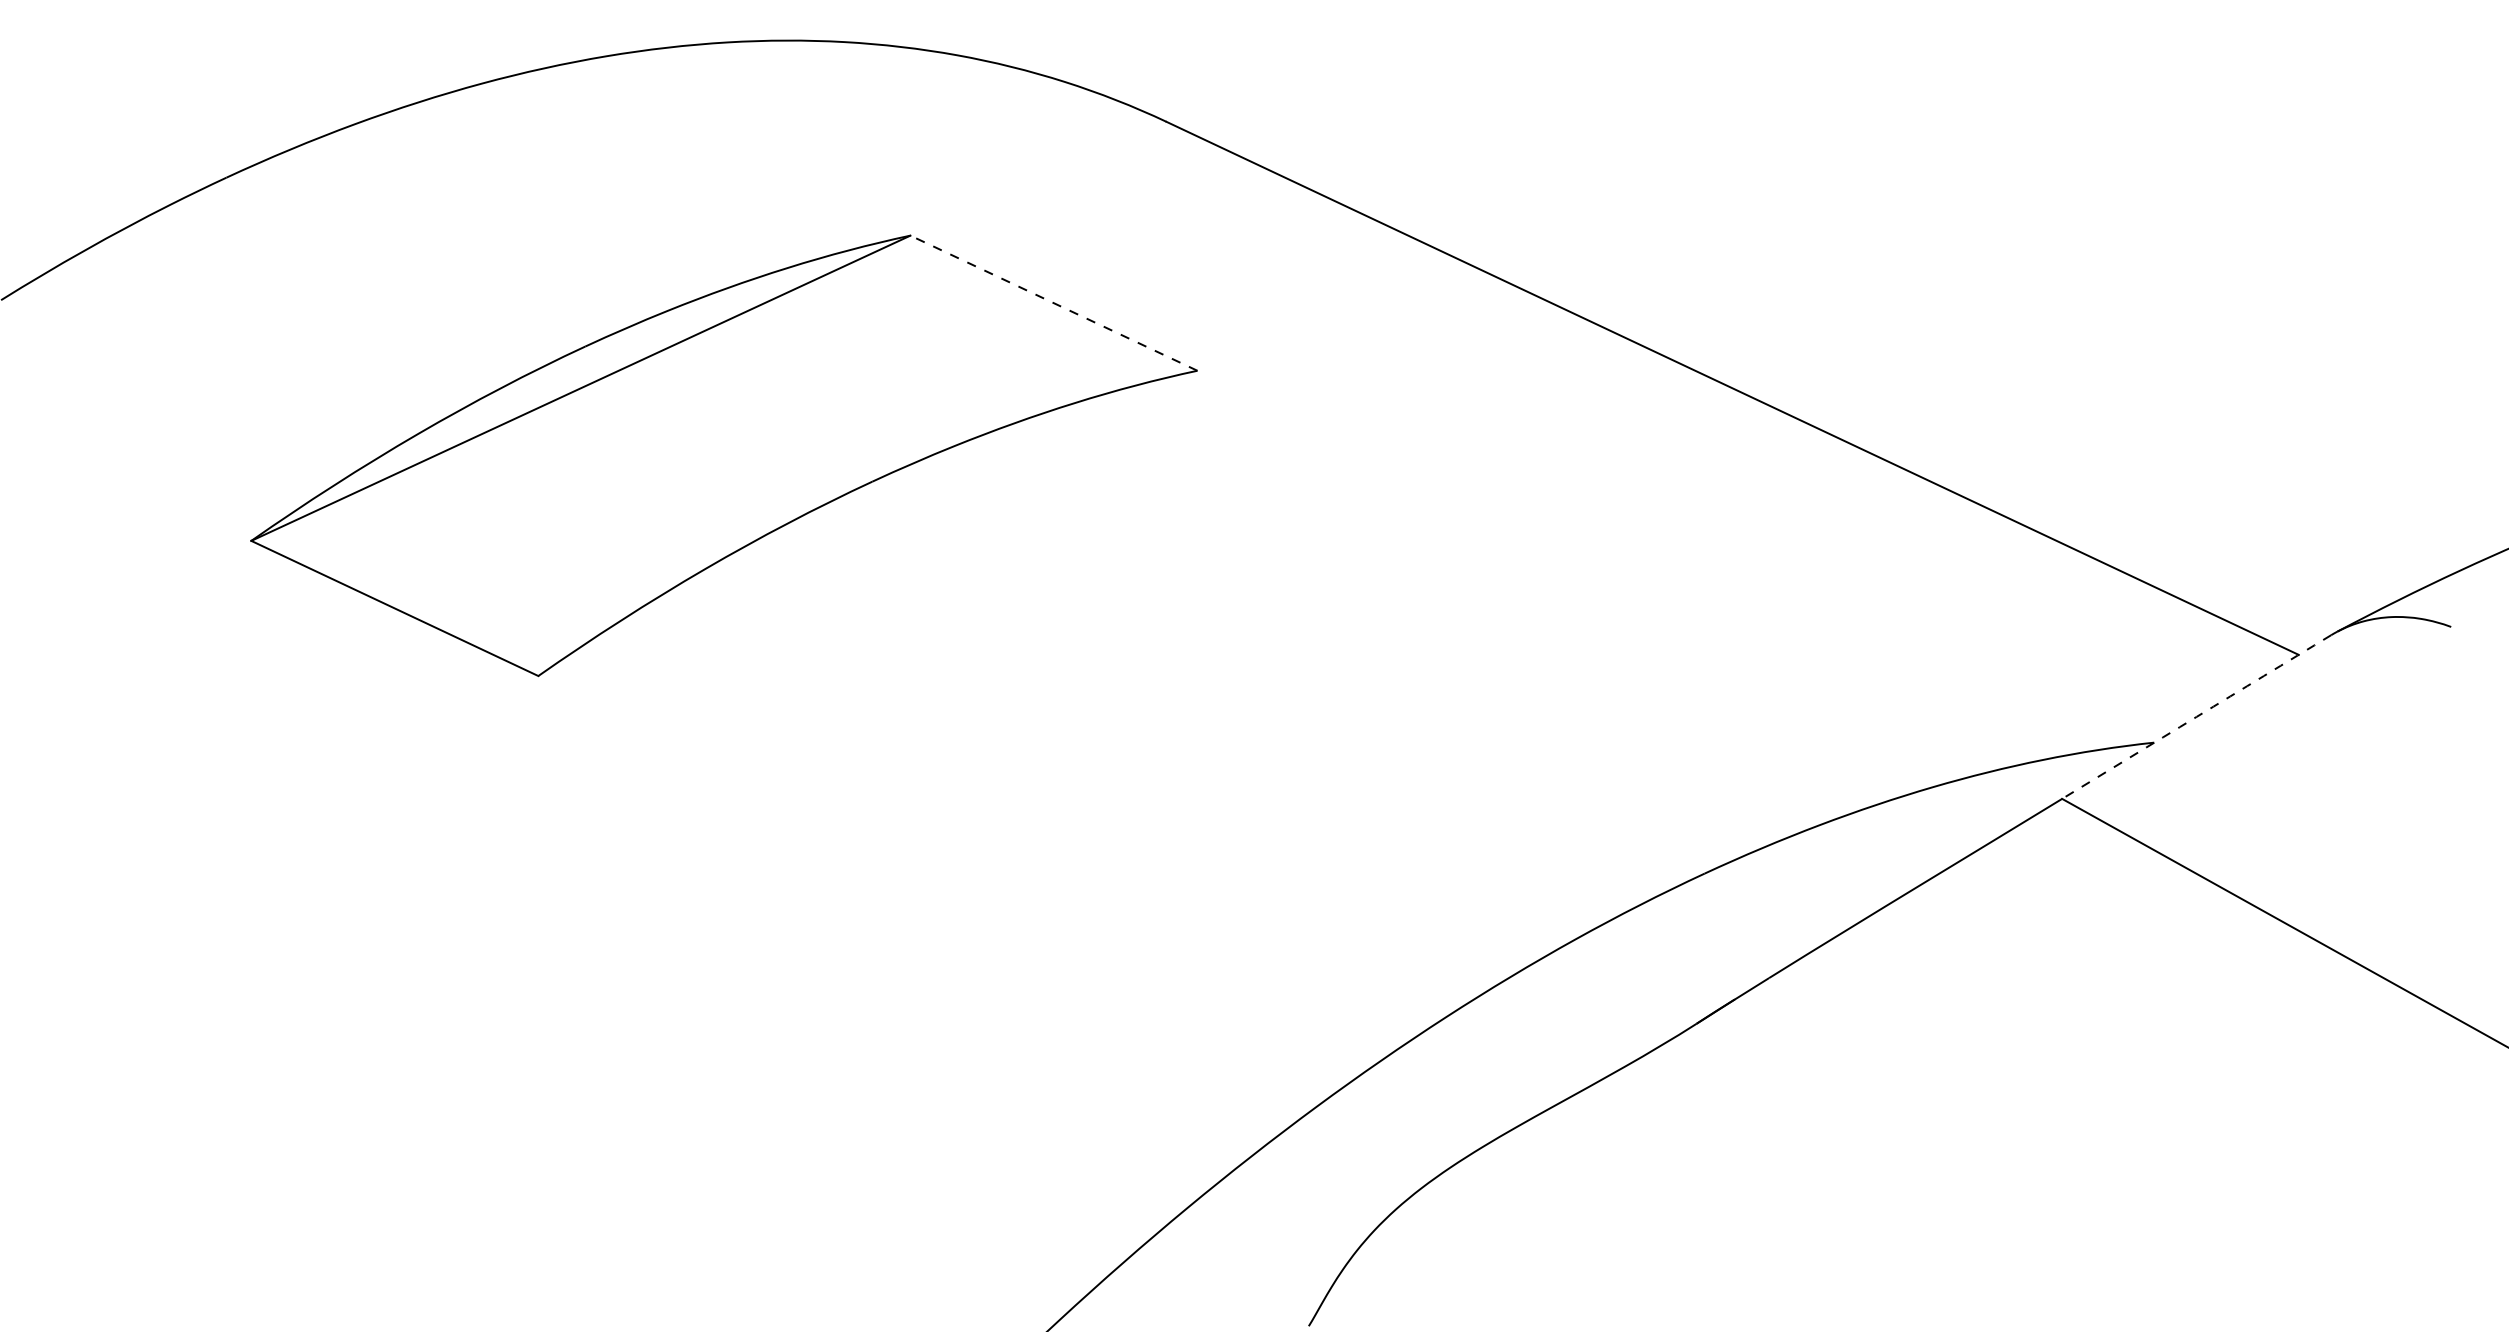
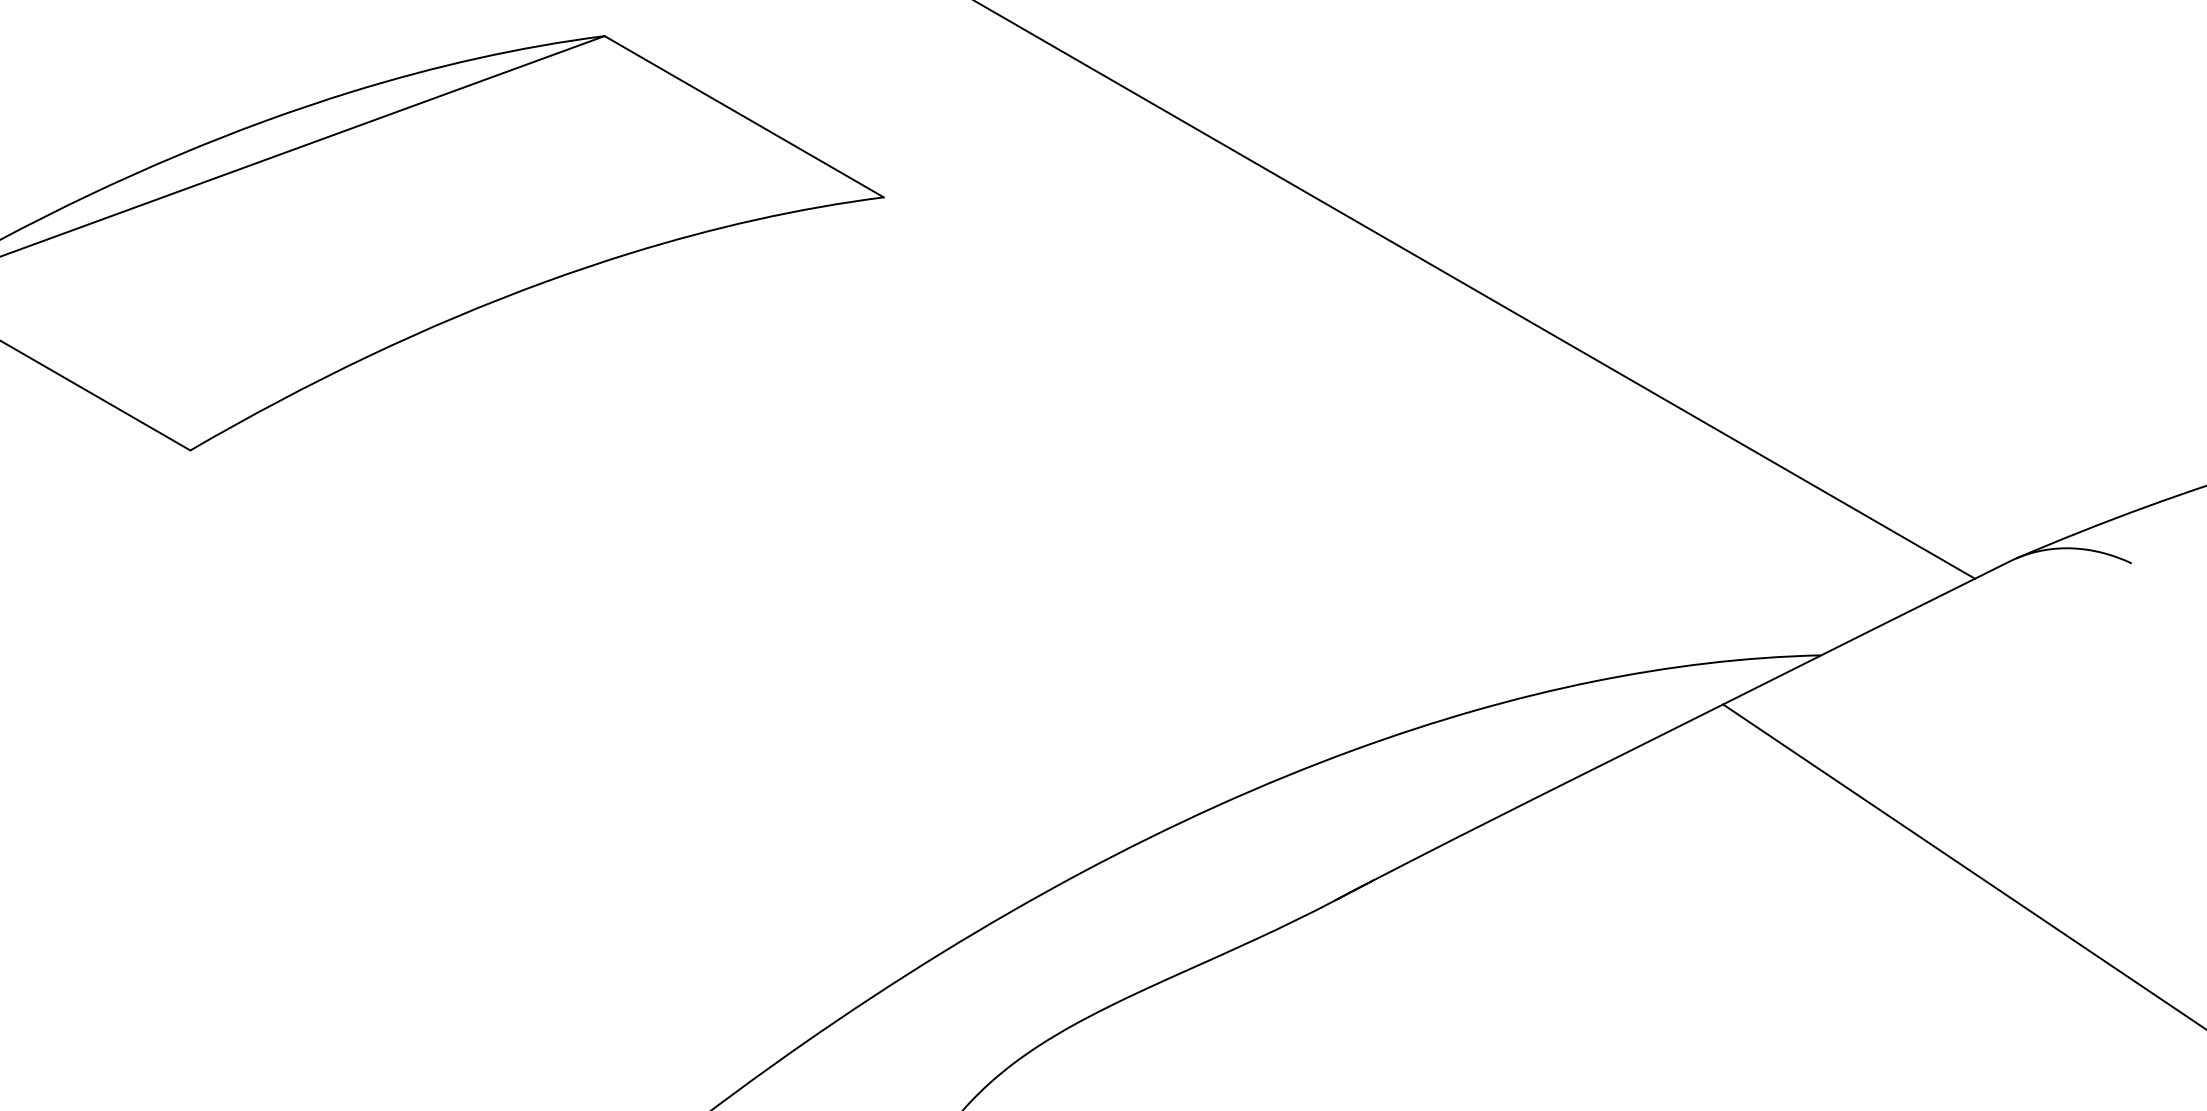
line: (1053, 303) -> (743, 116), dashed -> solid
arc: (2196, 716) -> (1866, 632), dashed -> solid

